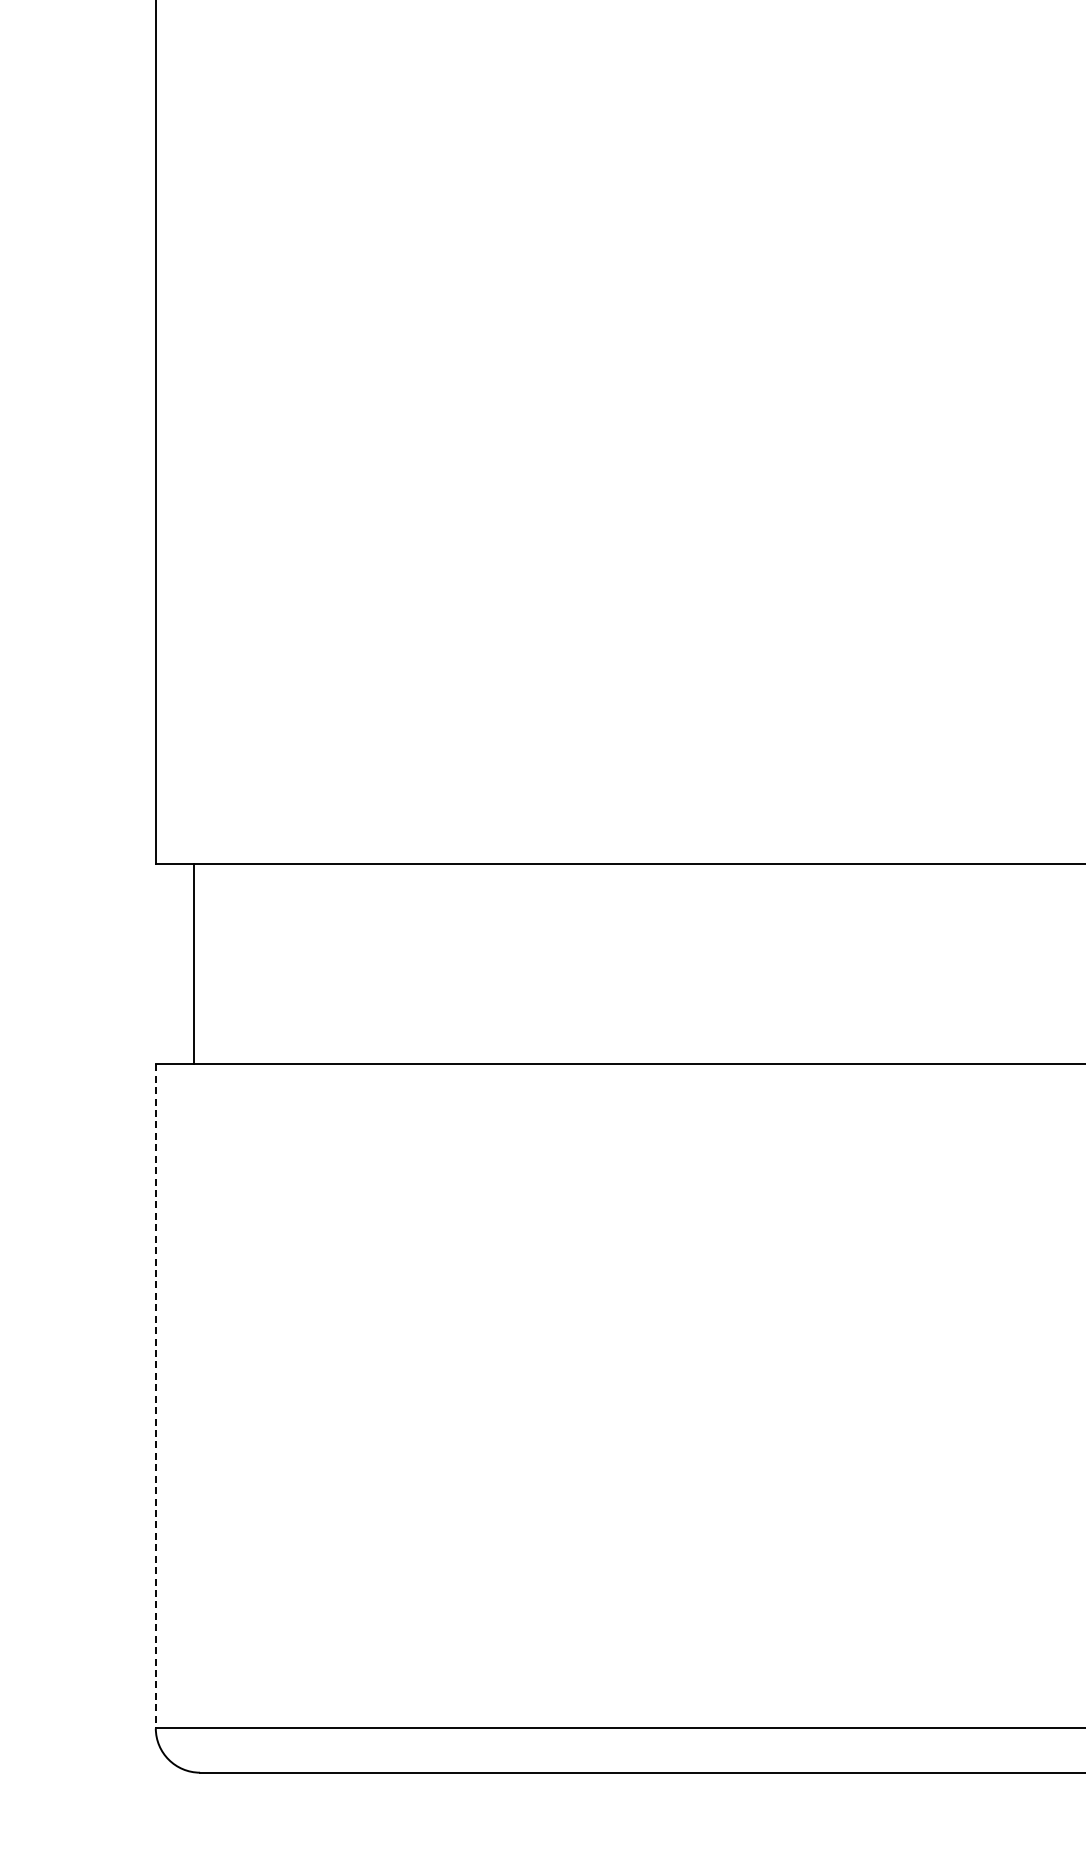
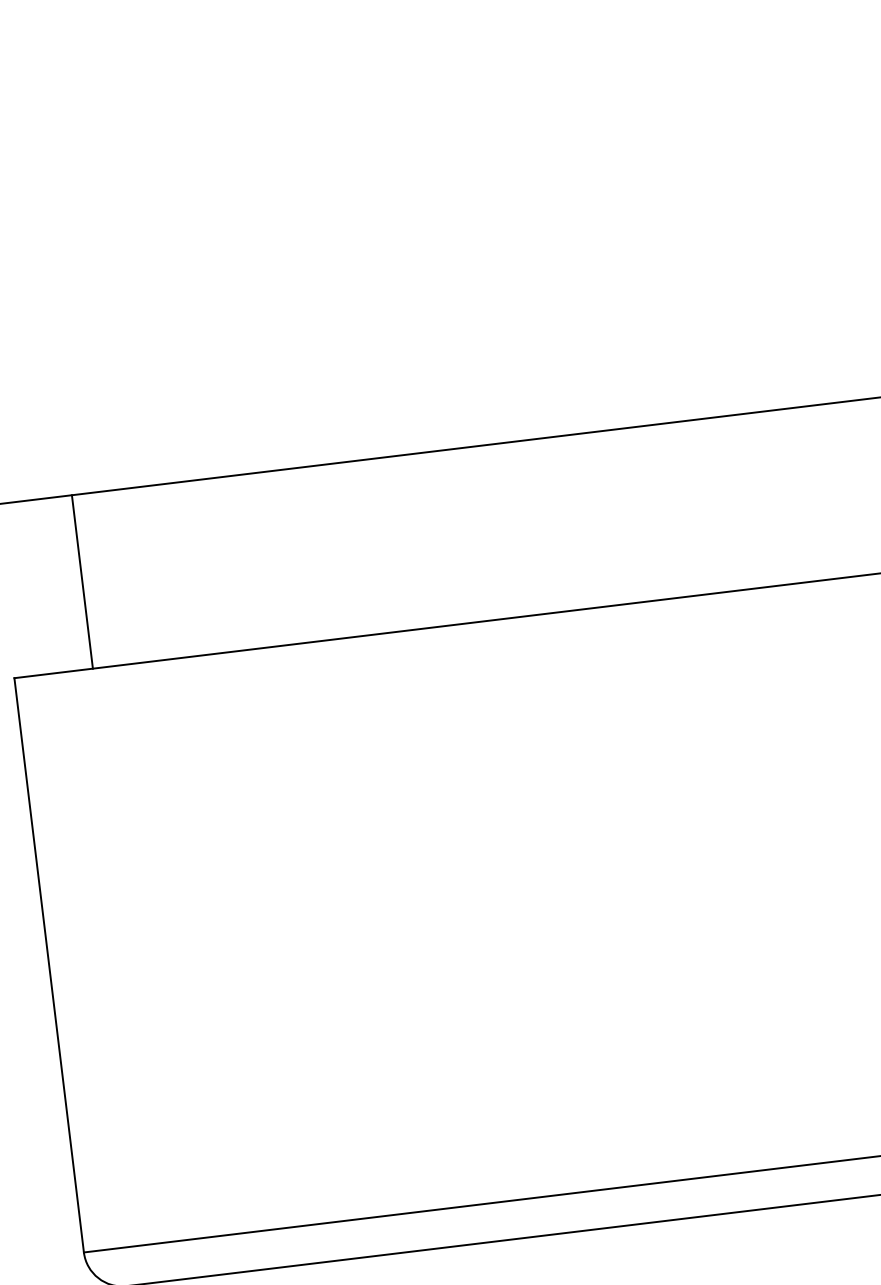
line: (193, 963) -> (82, 581), moved
line: (155, 1396) -> (48, 965), dashed -> solid

